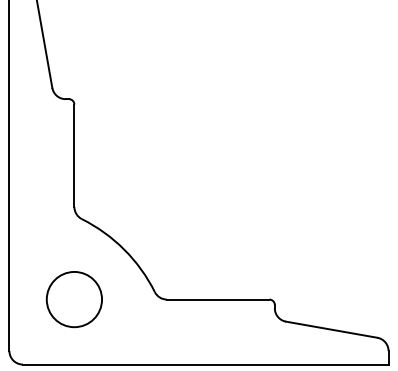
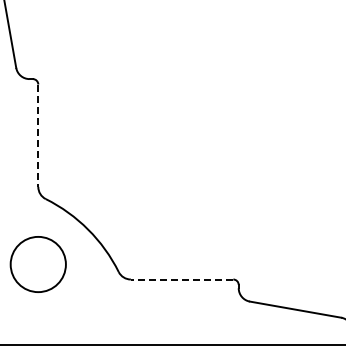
line: (74, 156) -> (38, 136), solid -> dashed
circle: (73, 299) -> (37, 264), moved
line: (217, 299) -> (181, 279), solid -> dashed

